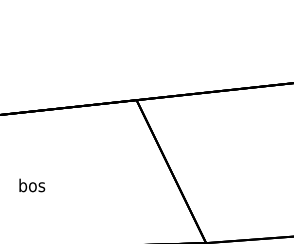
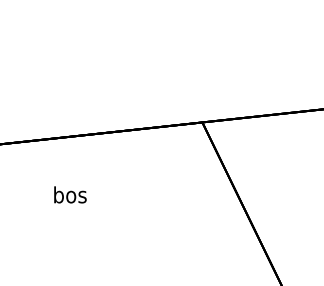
text: (32, 185) -> (70, 194), moved

